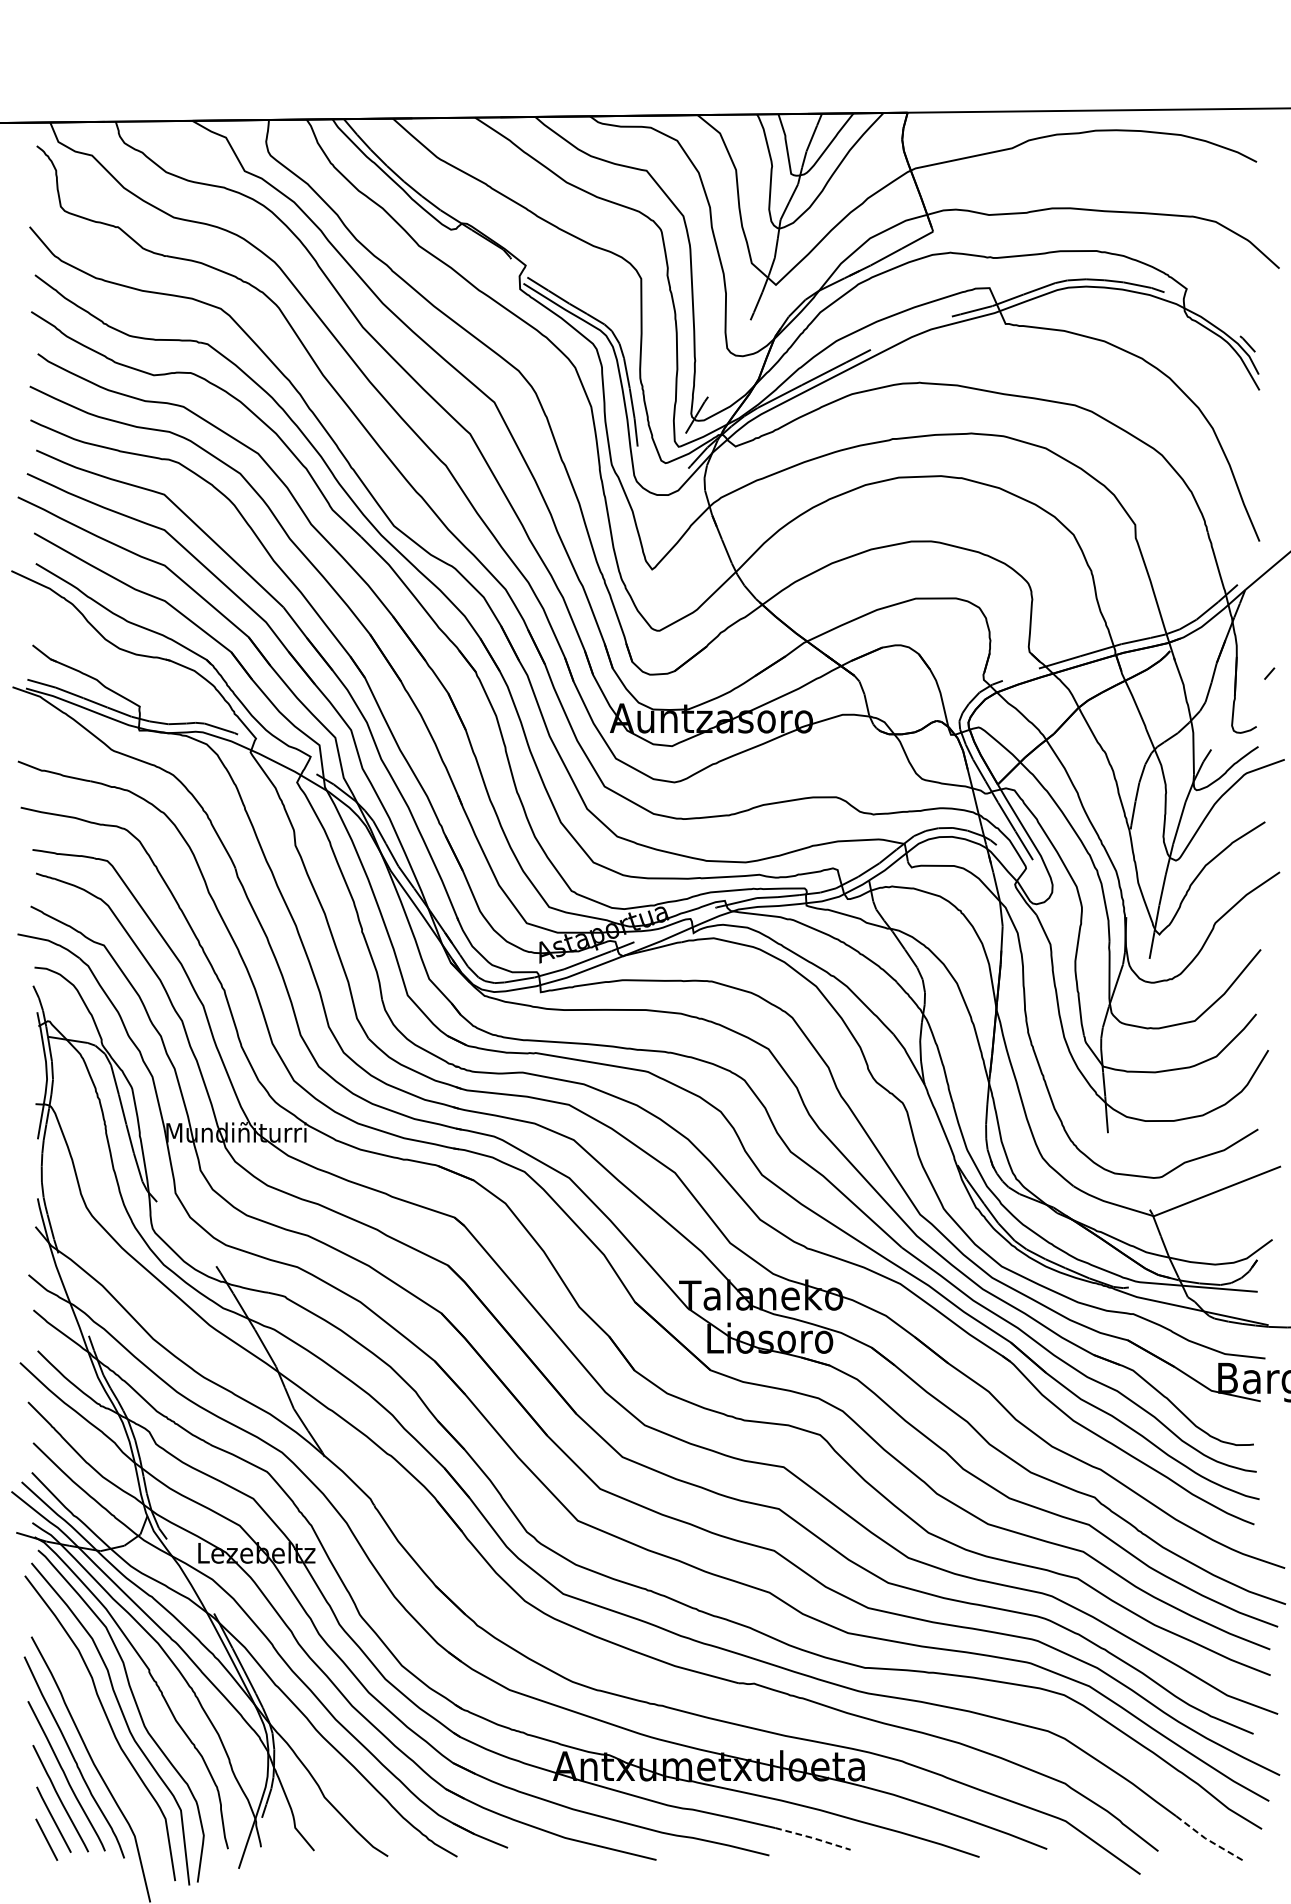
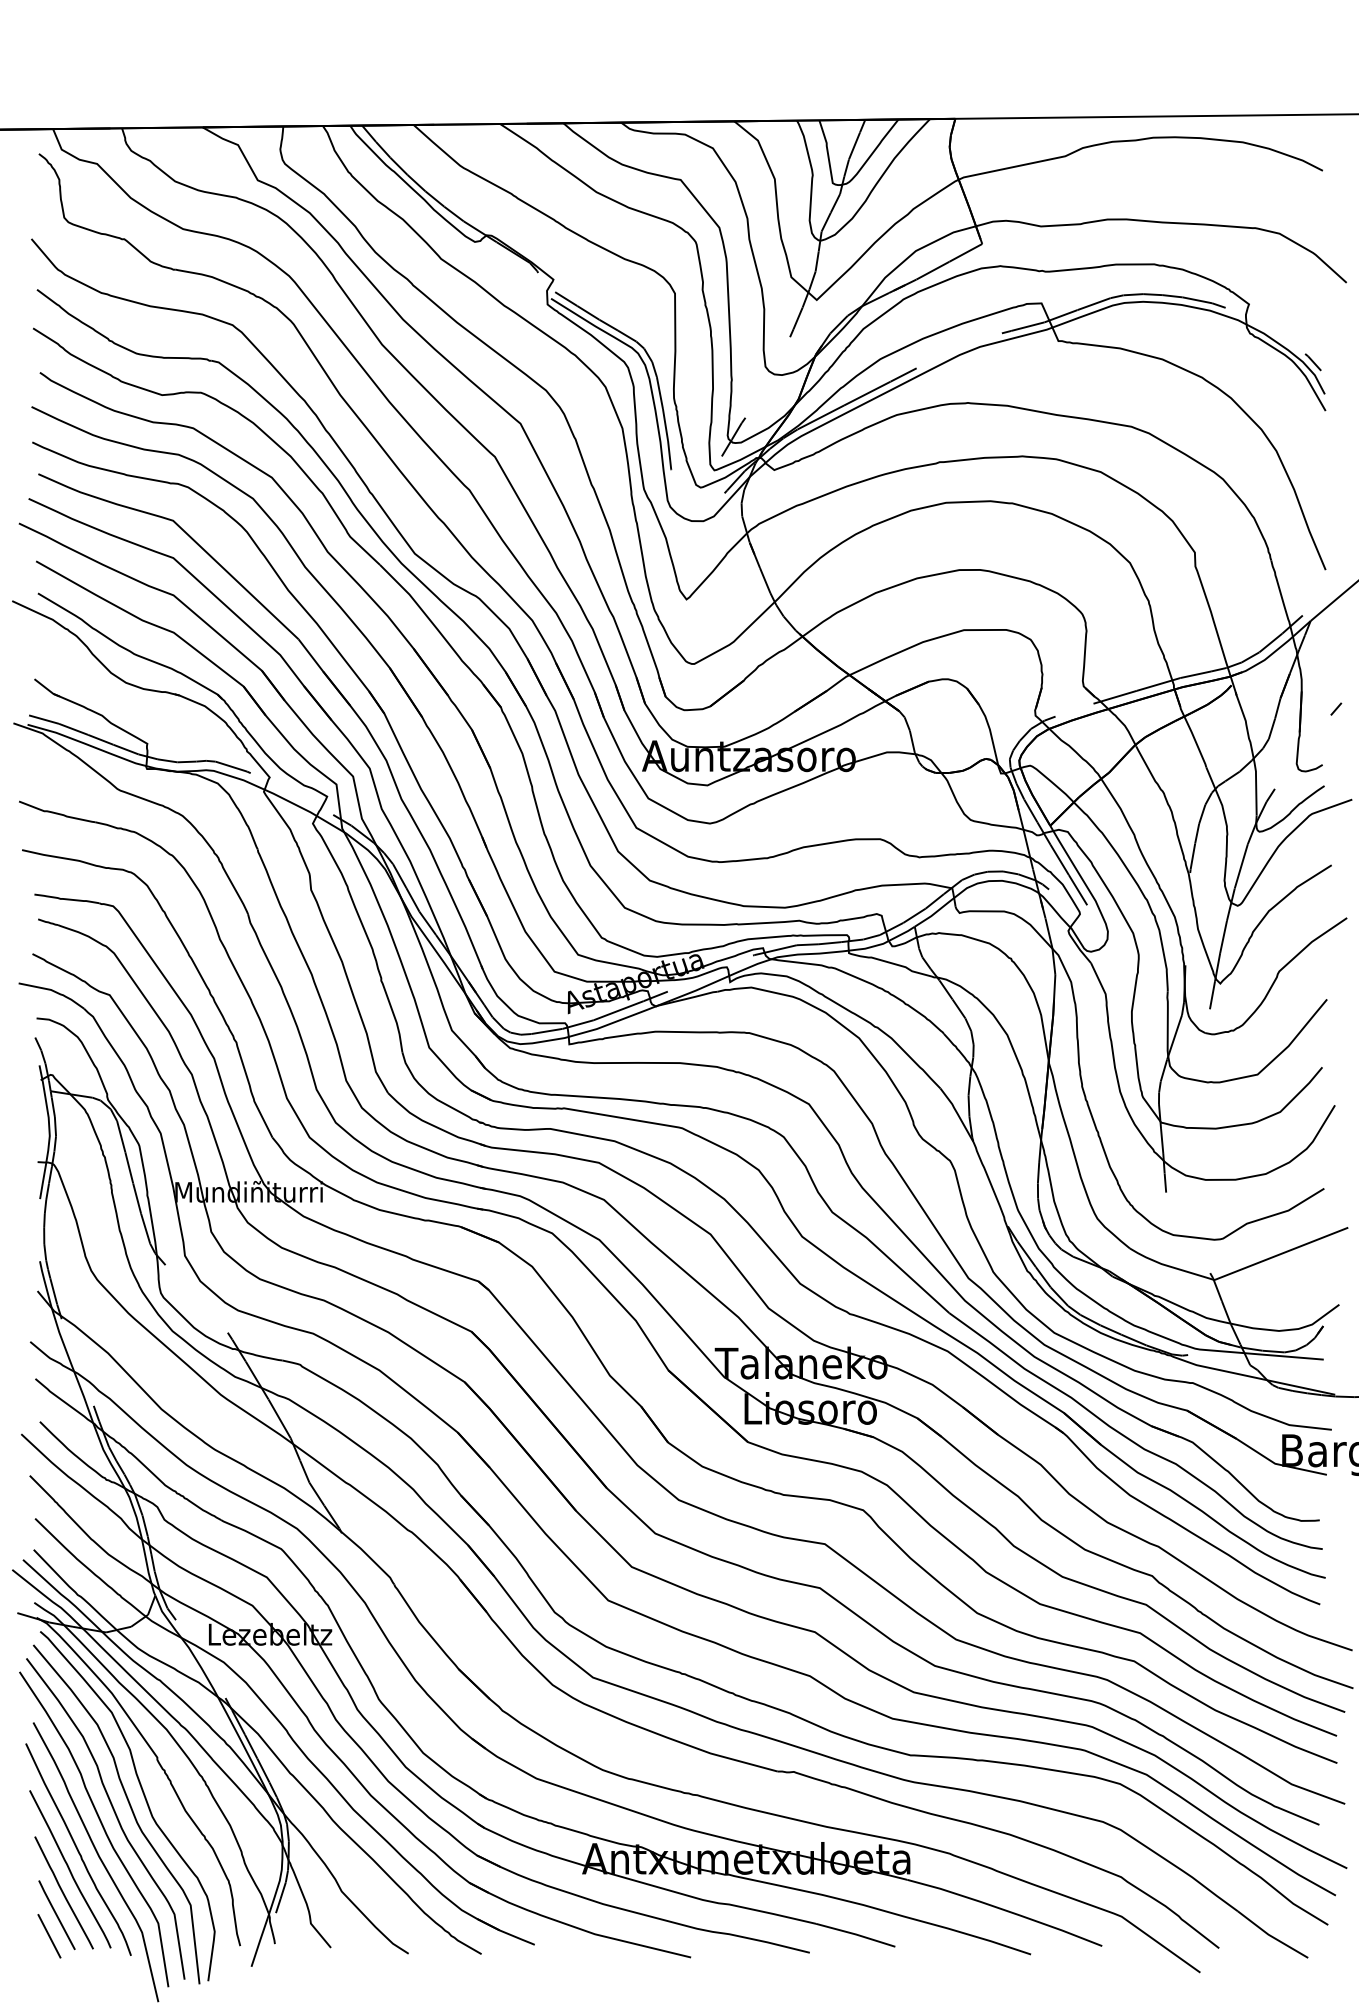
curve: (96, 1734) -> (101, 1825), added
line: (813, 1838) -> (856, 1934), dashed -> solid
line: (1208, 1840) -> (1271, 1936), dashed -> solid

